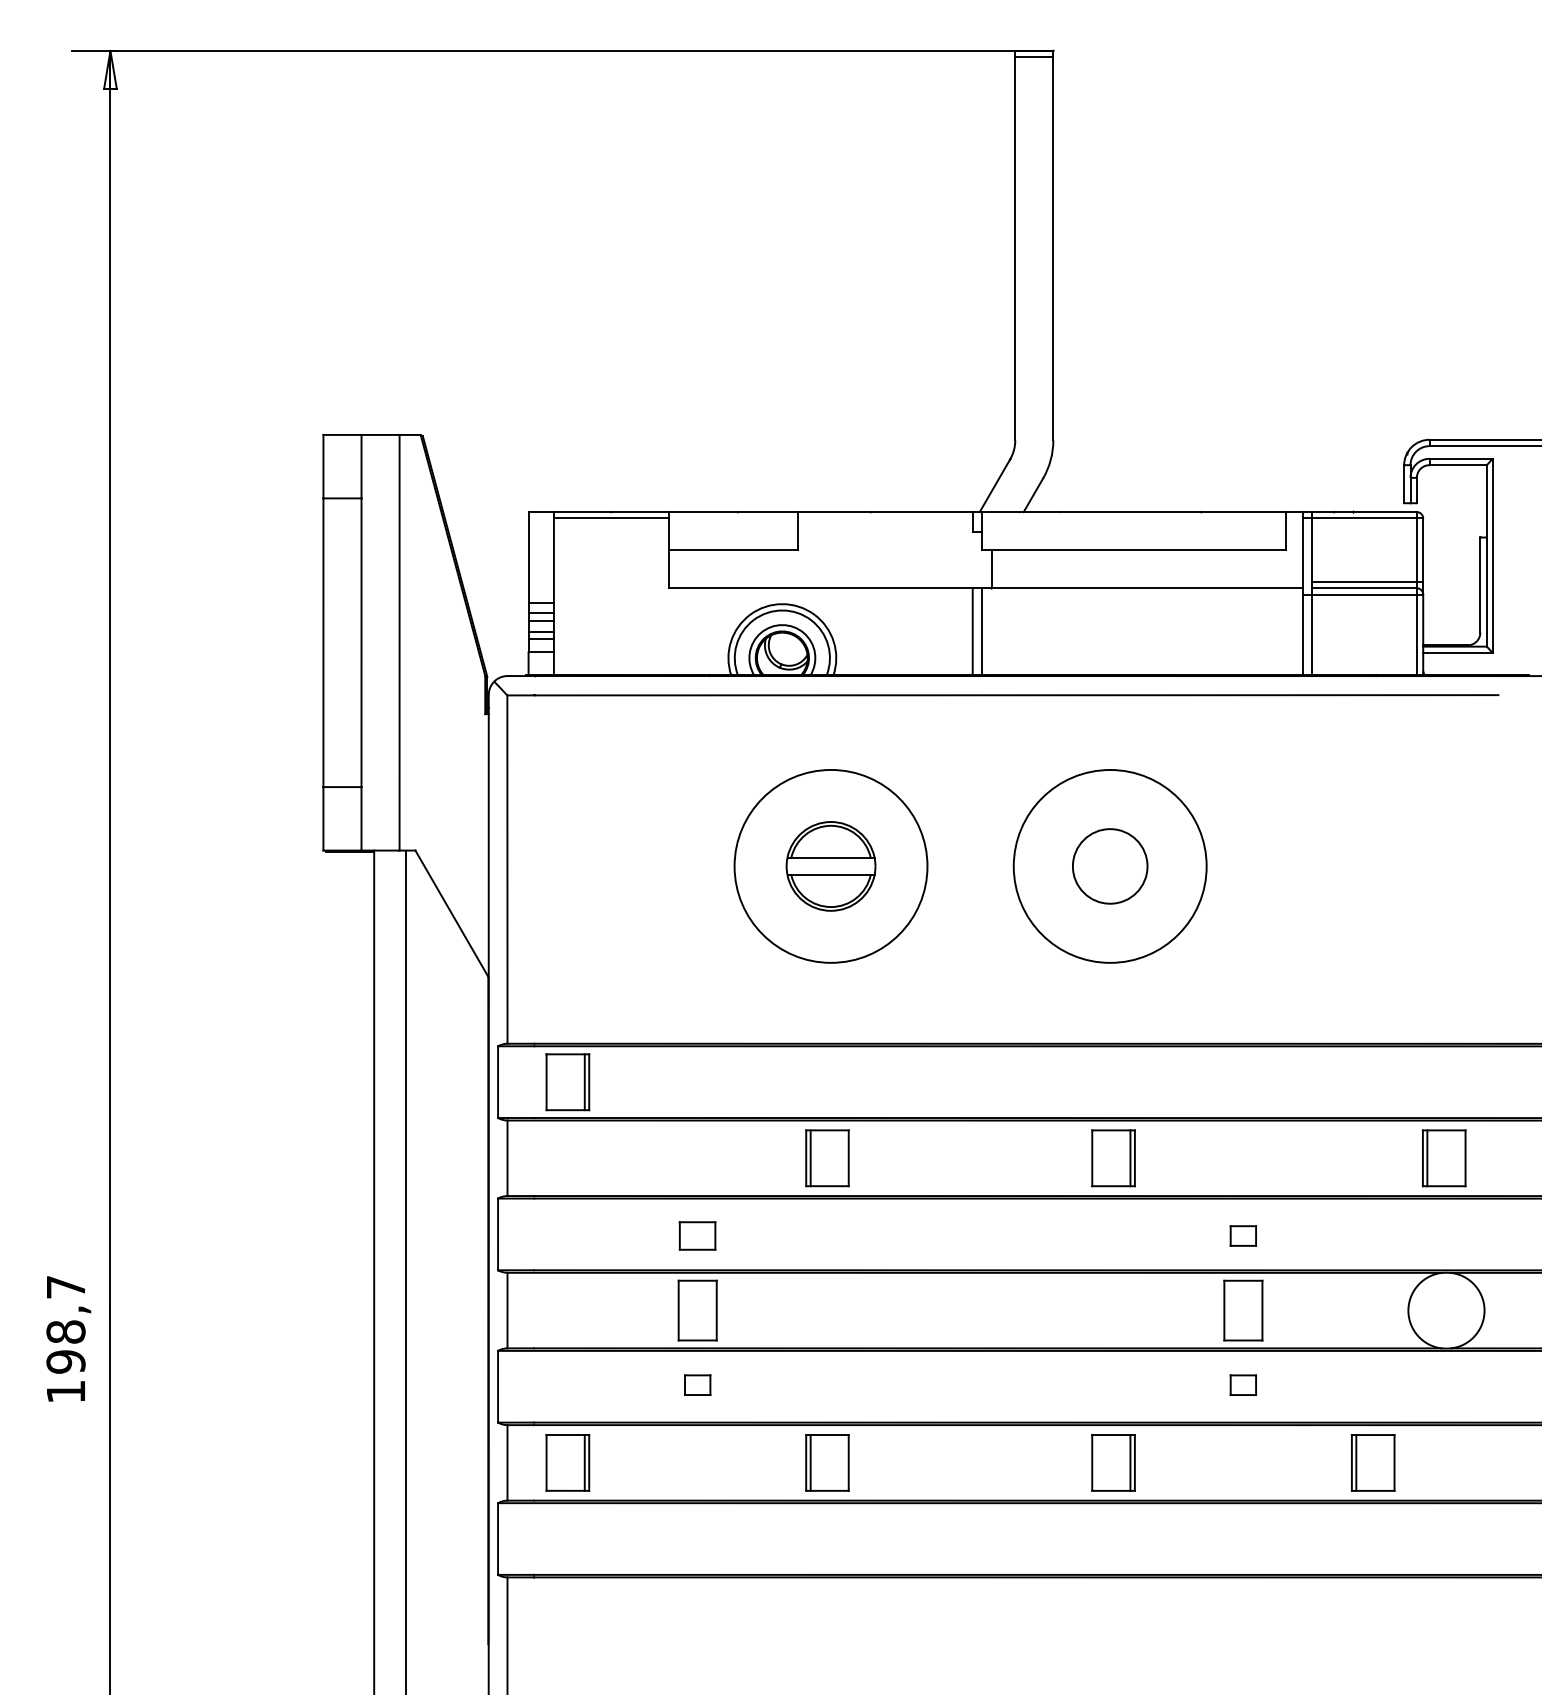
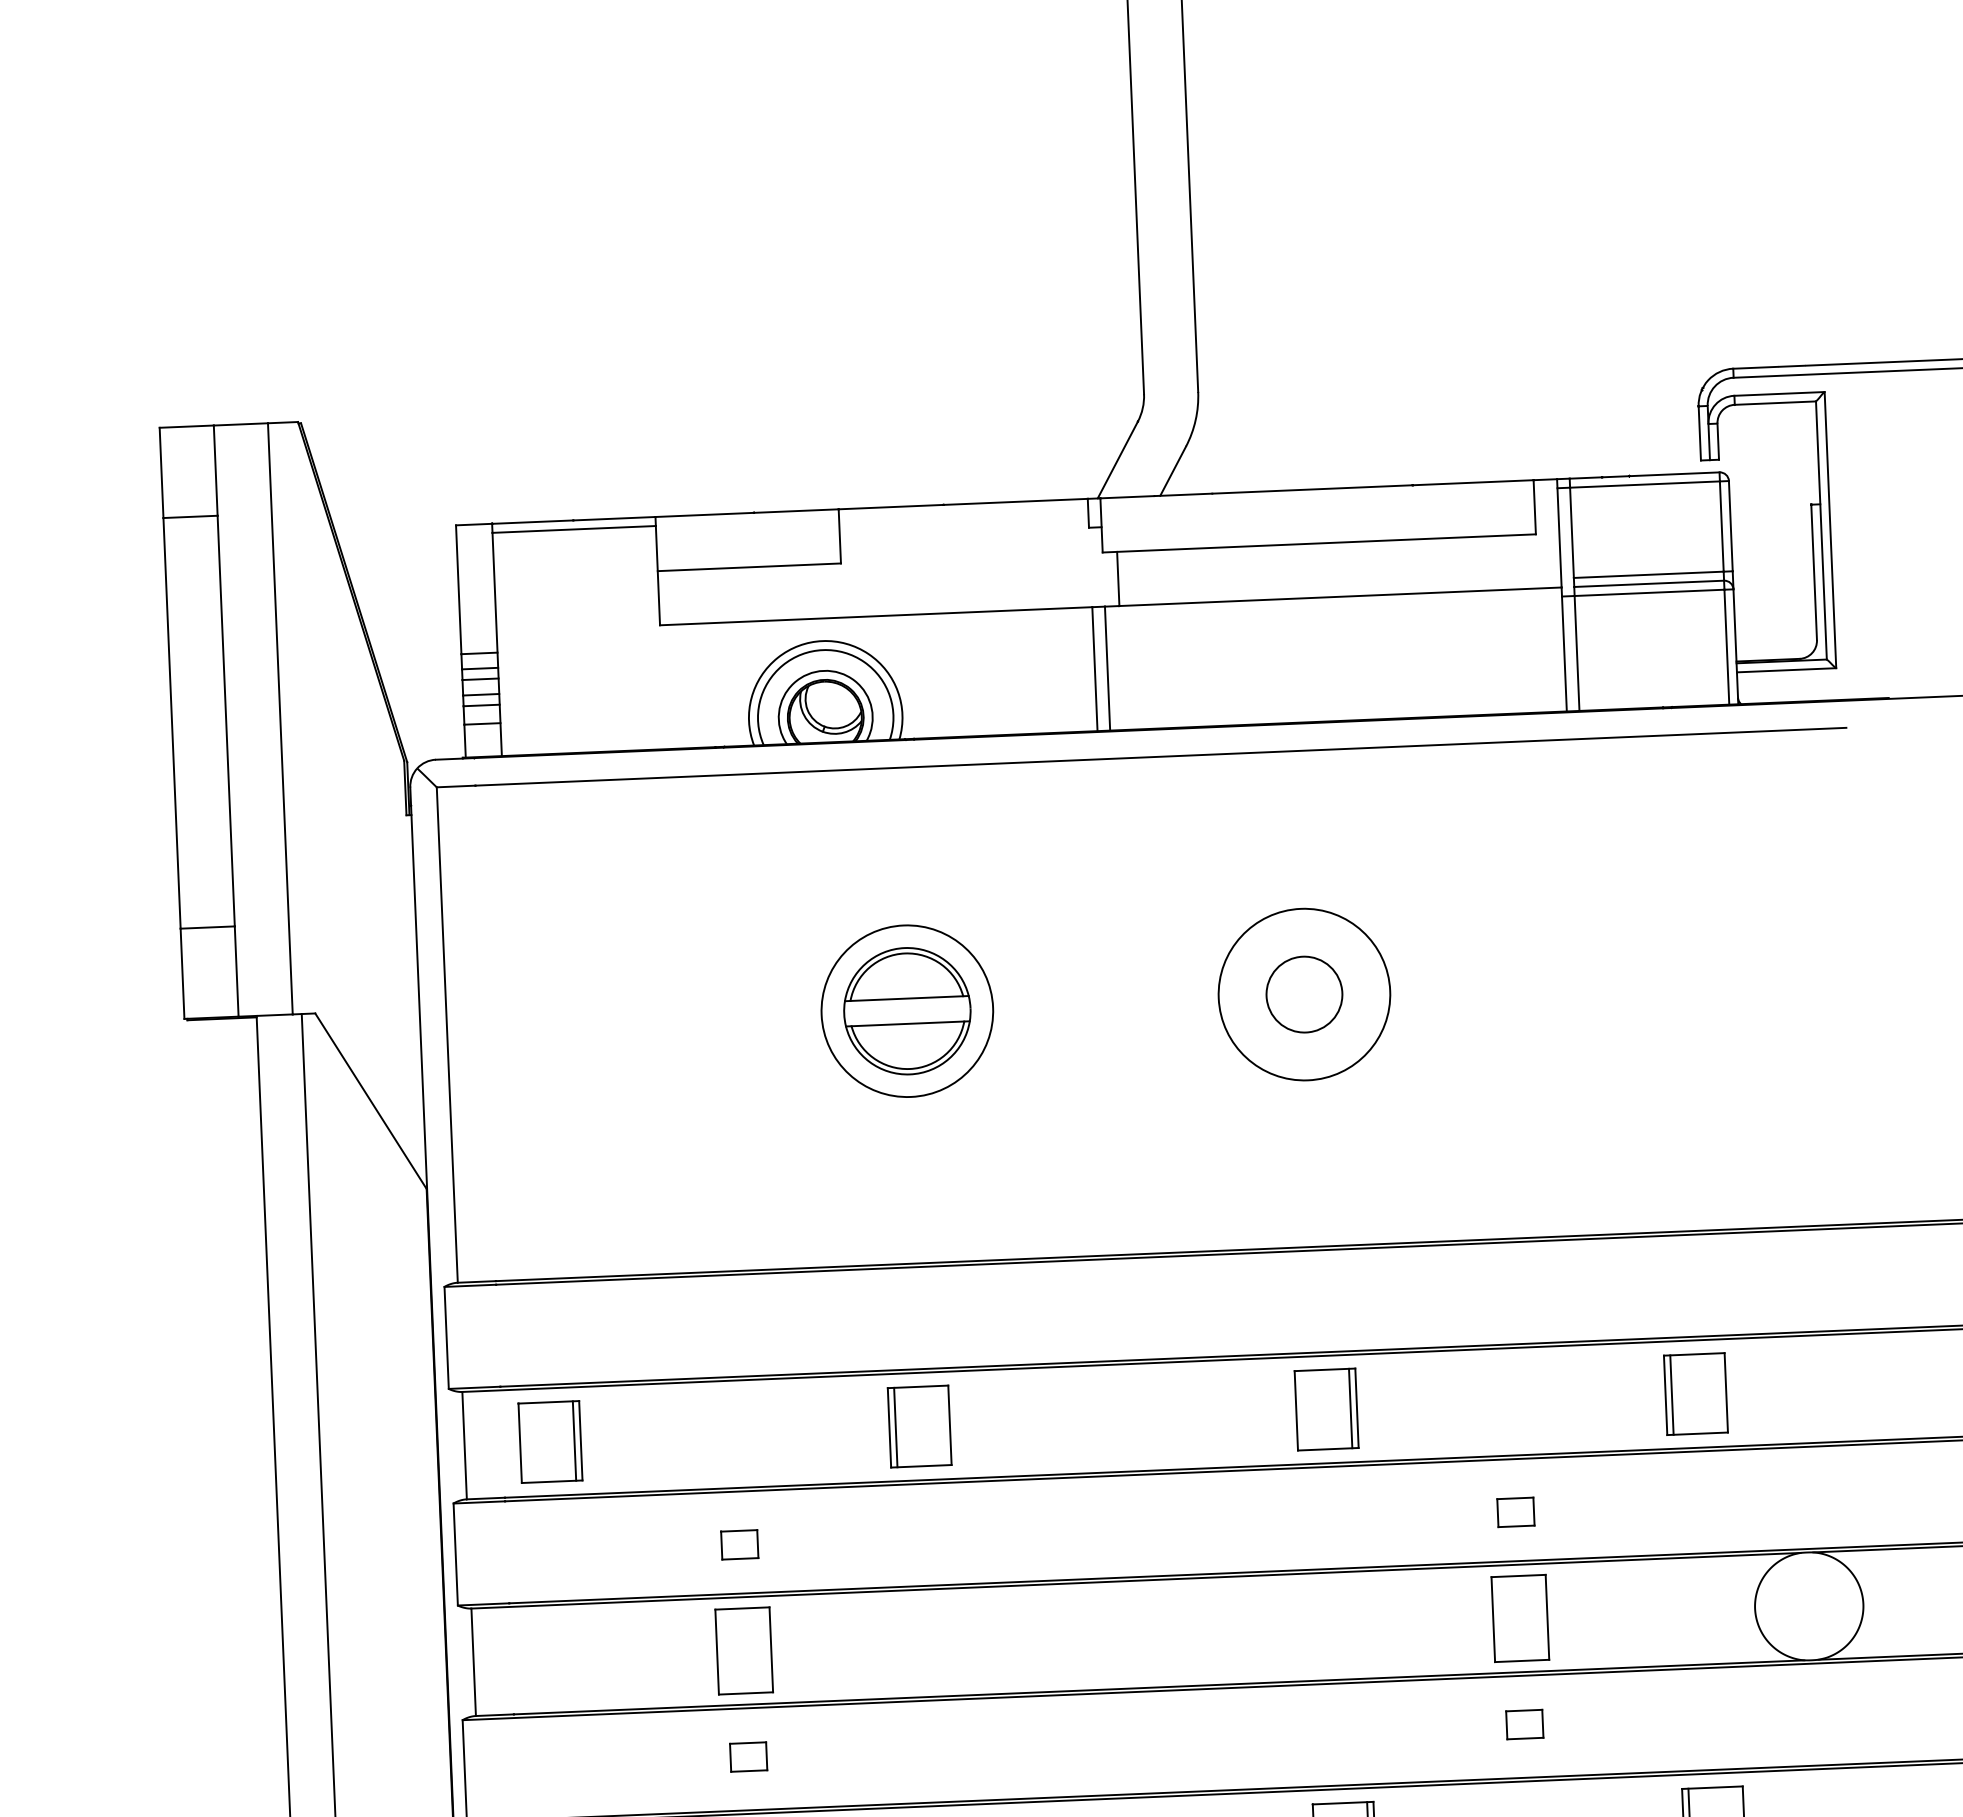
circle: (830, 866) -> (906, 1011), size x0.62
circle: (1109, 866) -> (1303, 994), size x0.62
circle: (1109, 866) -> (1303, 994), size x0.71
part: (567, 1082) -> (549, 1442), moved
part: (1444, 1158) -> (1696, 1394), moved
part: (697, 1235) -> (739, 1544), size x0.71

